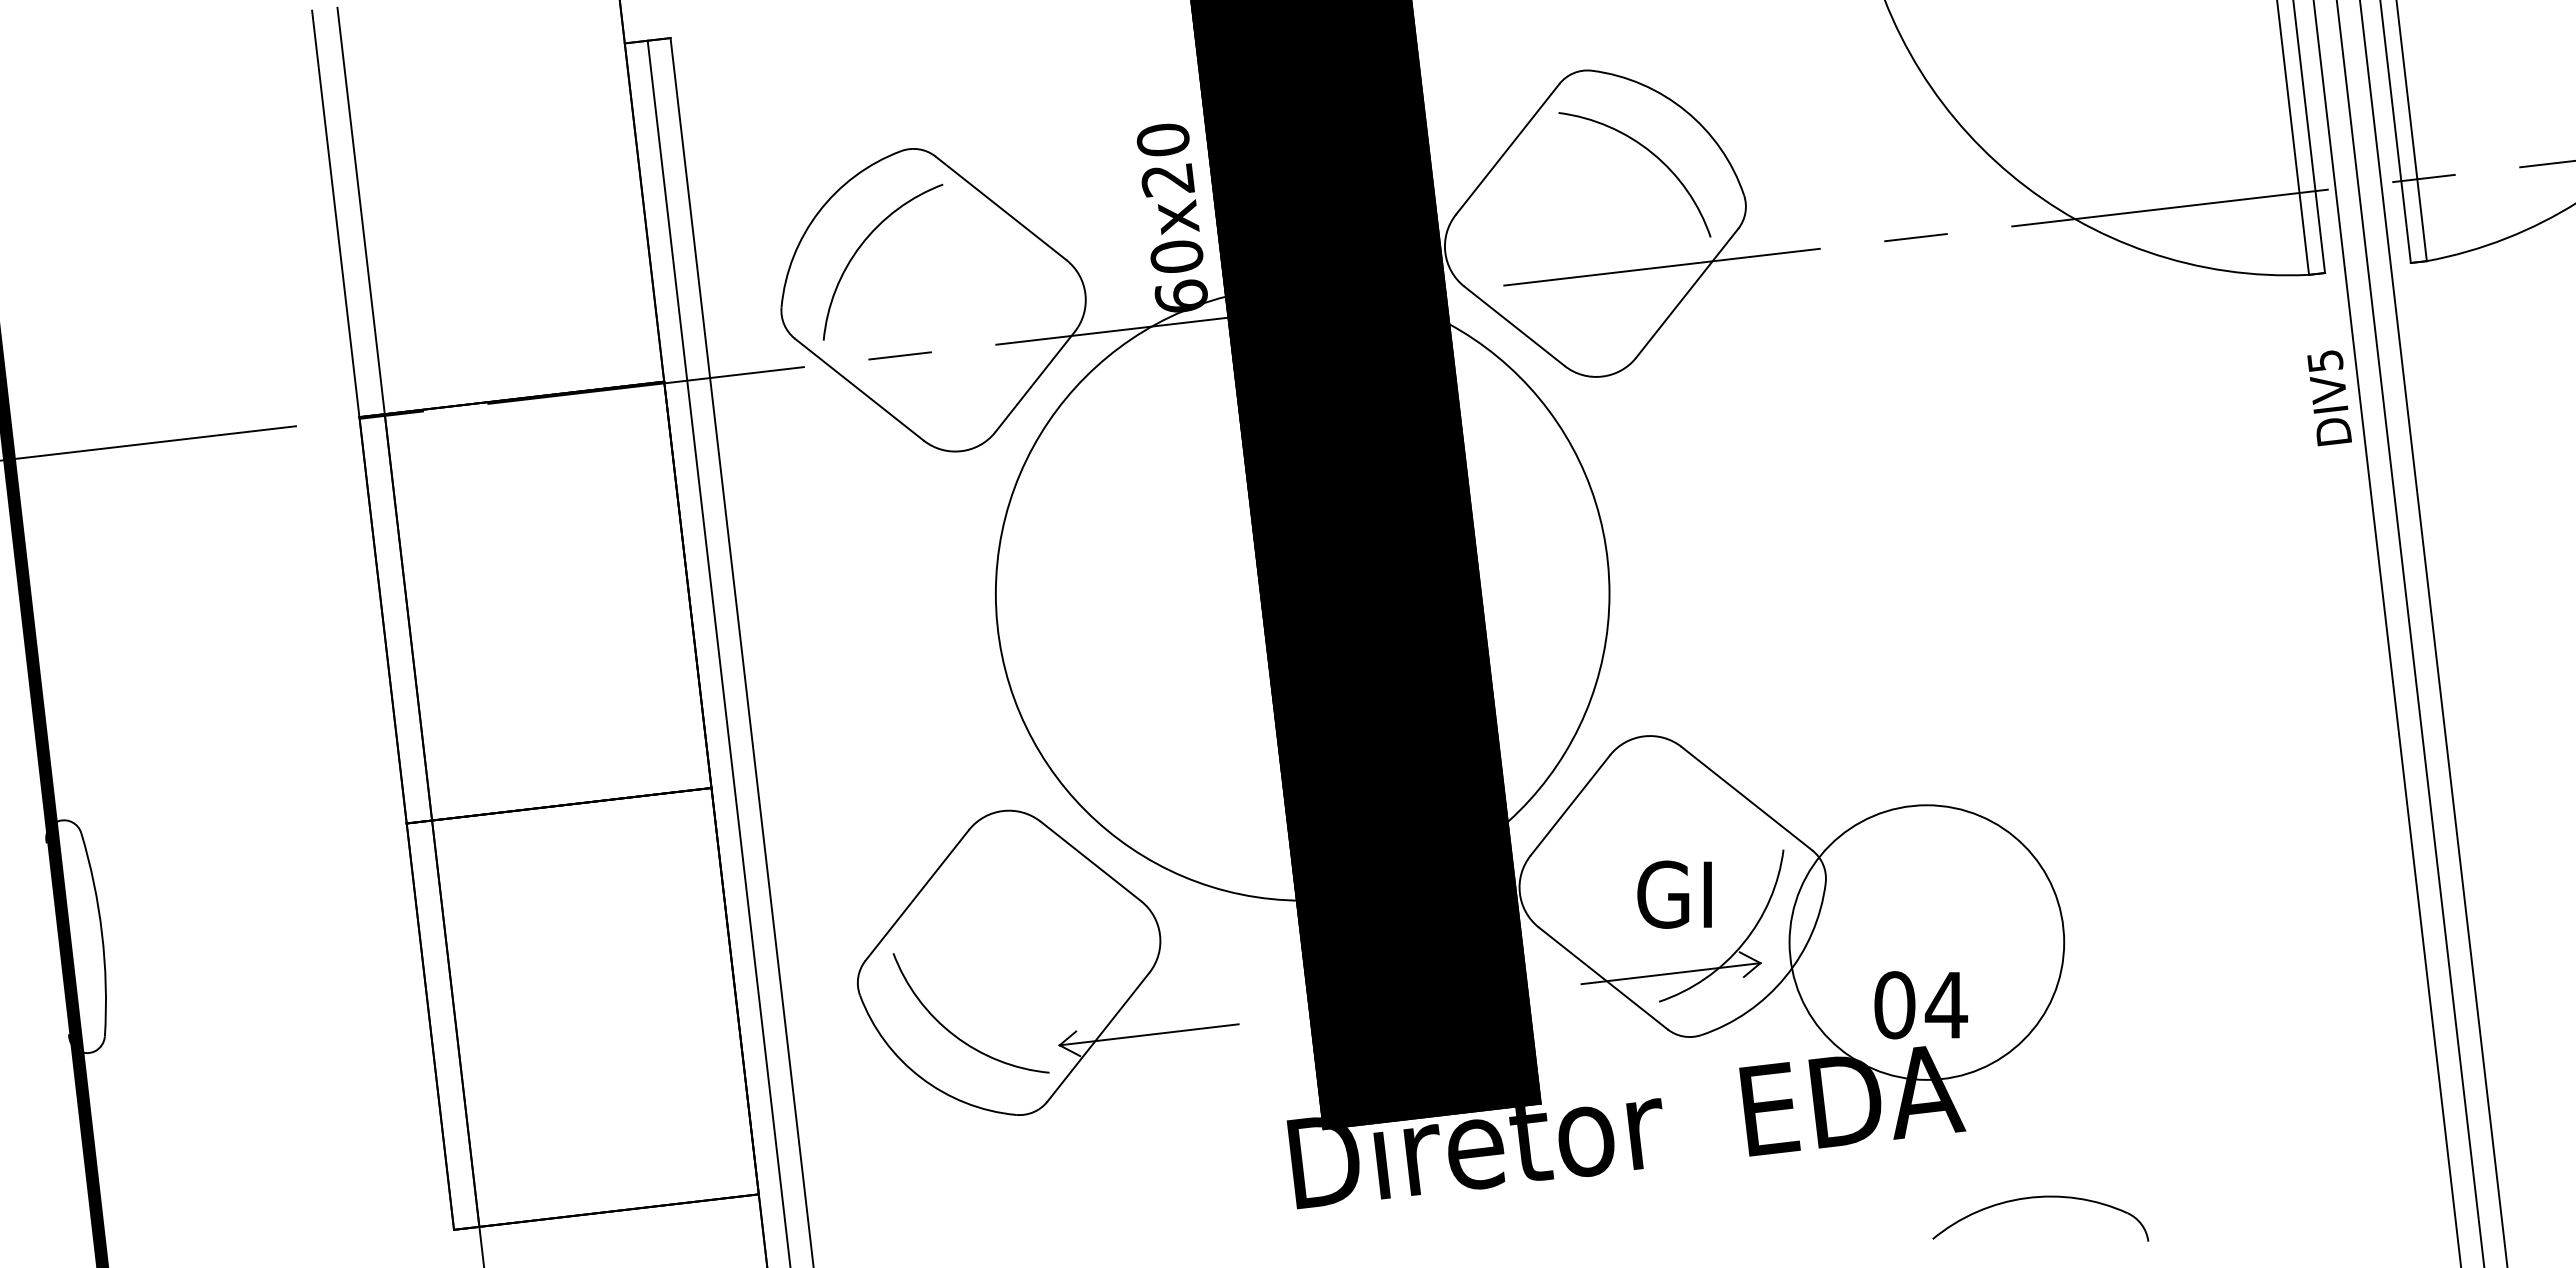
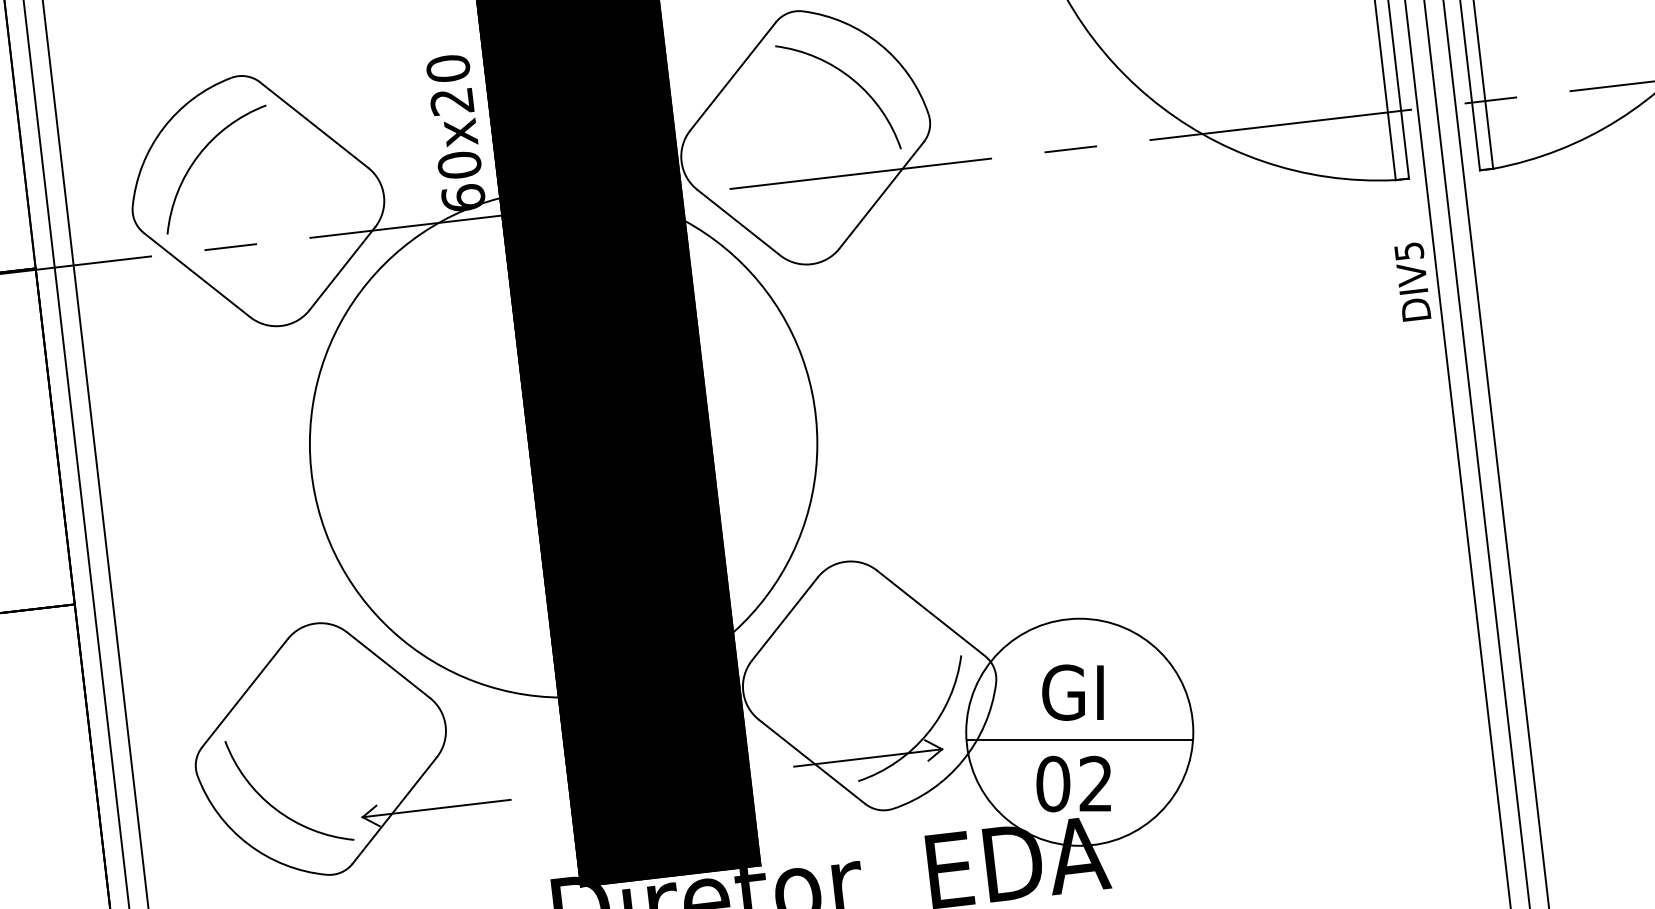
text: (1674, 894) -> (1072, 692), moved
line: (1926, 951) -> (1079, 739), added
text: (1946, 1004) -> (1096, 783), 04 -> 02

